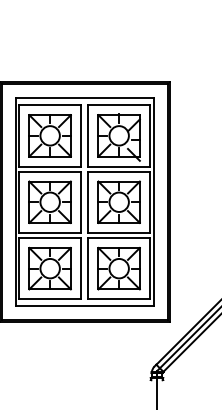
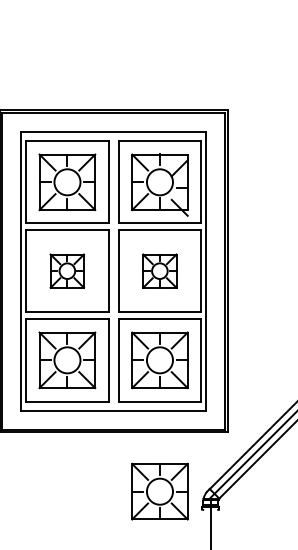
part: (49, 201) -> (66, 270), size x0.6
part: (118, 201) -> (159, 270), size x0.6
part: (118, 366) -> (159, 491), added

